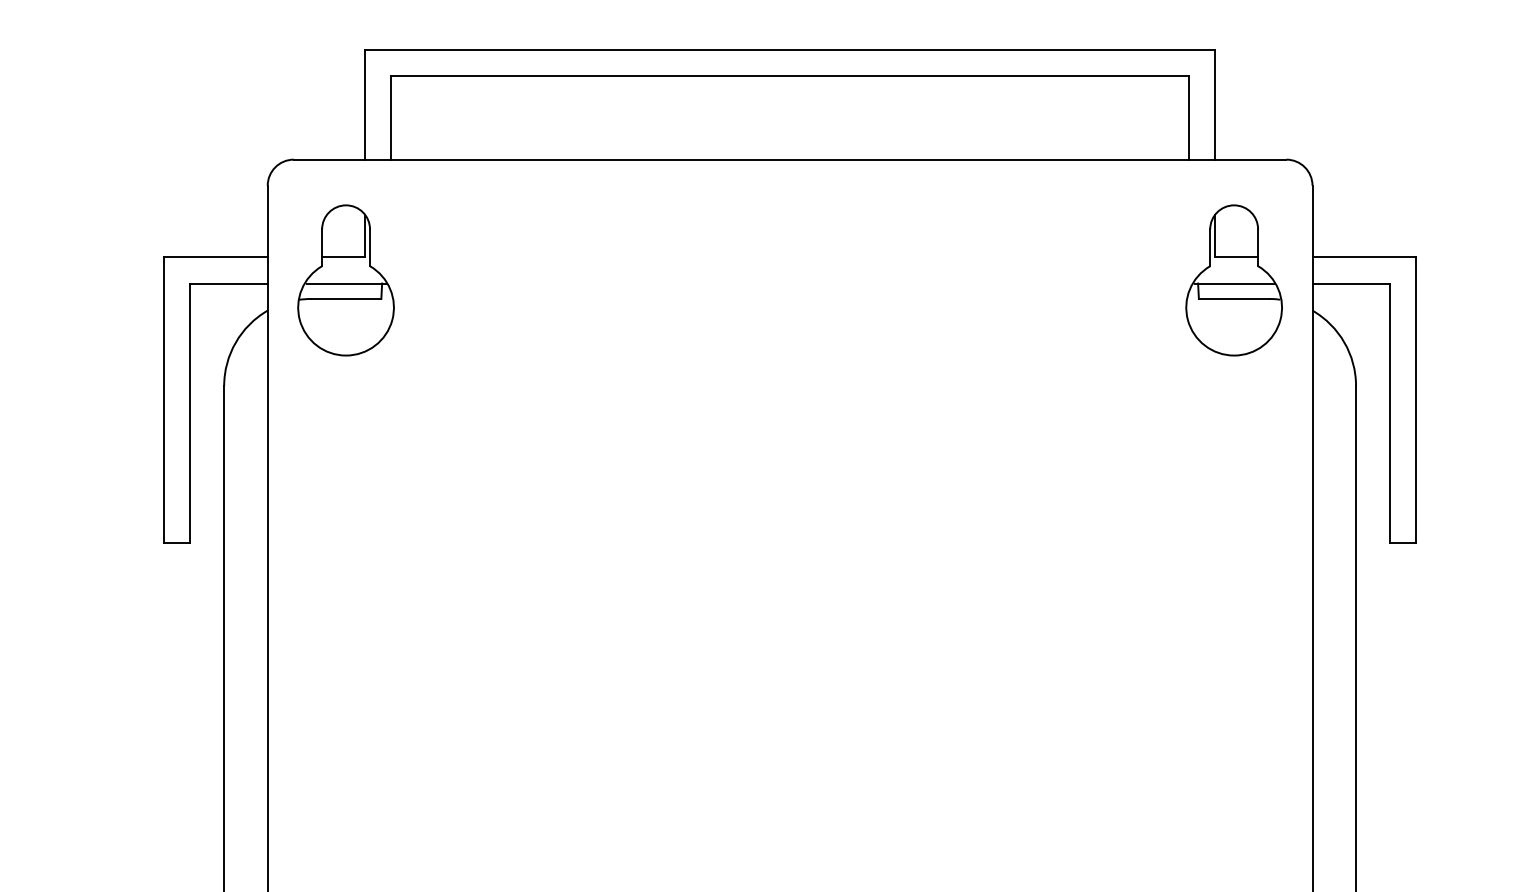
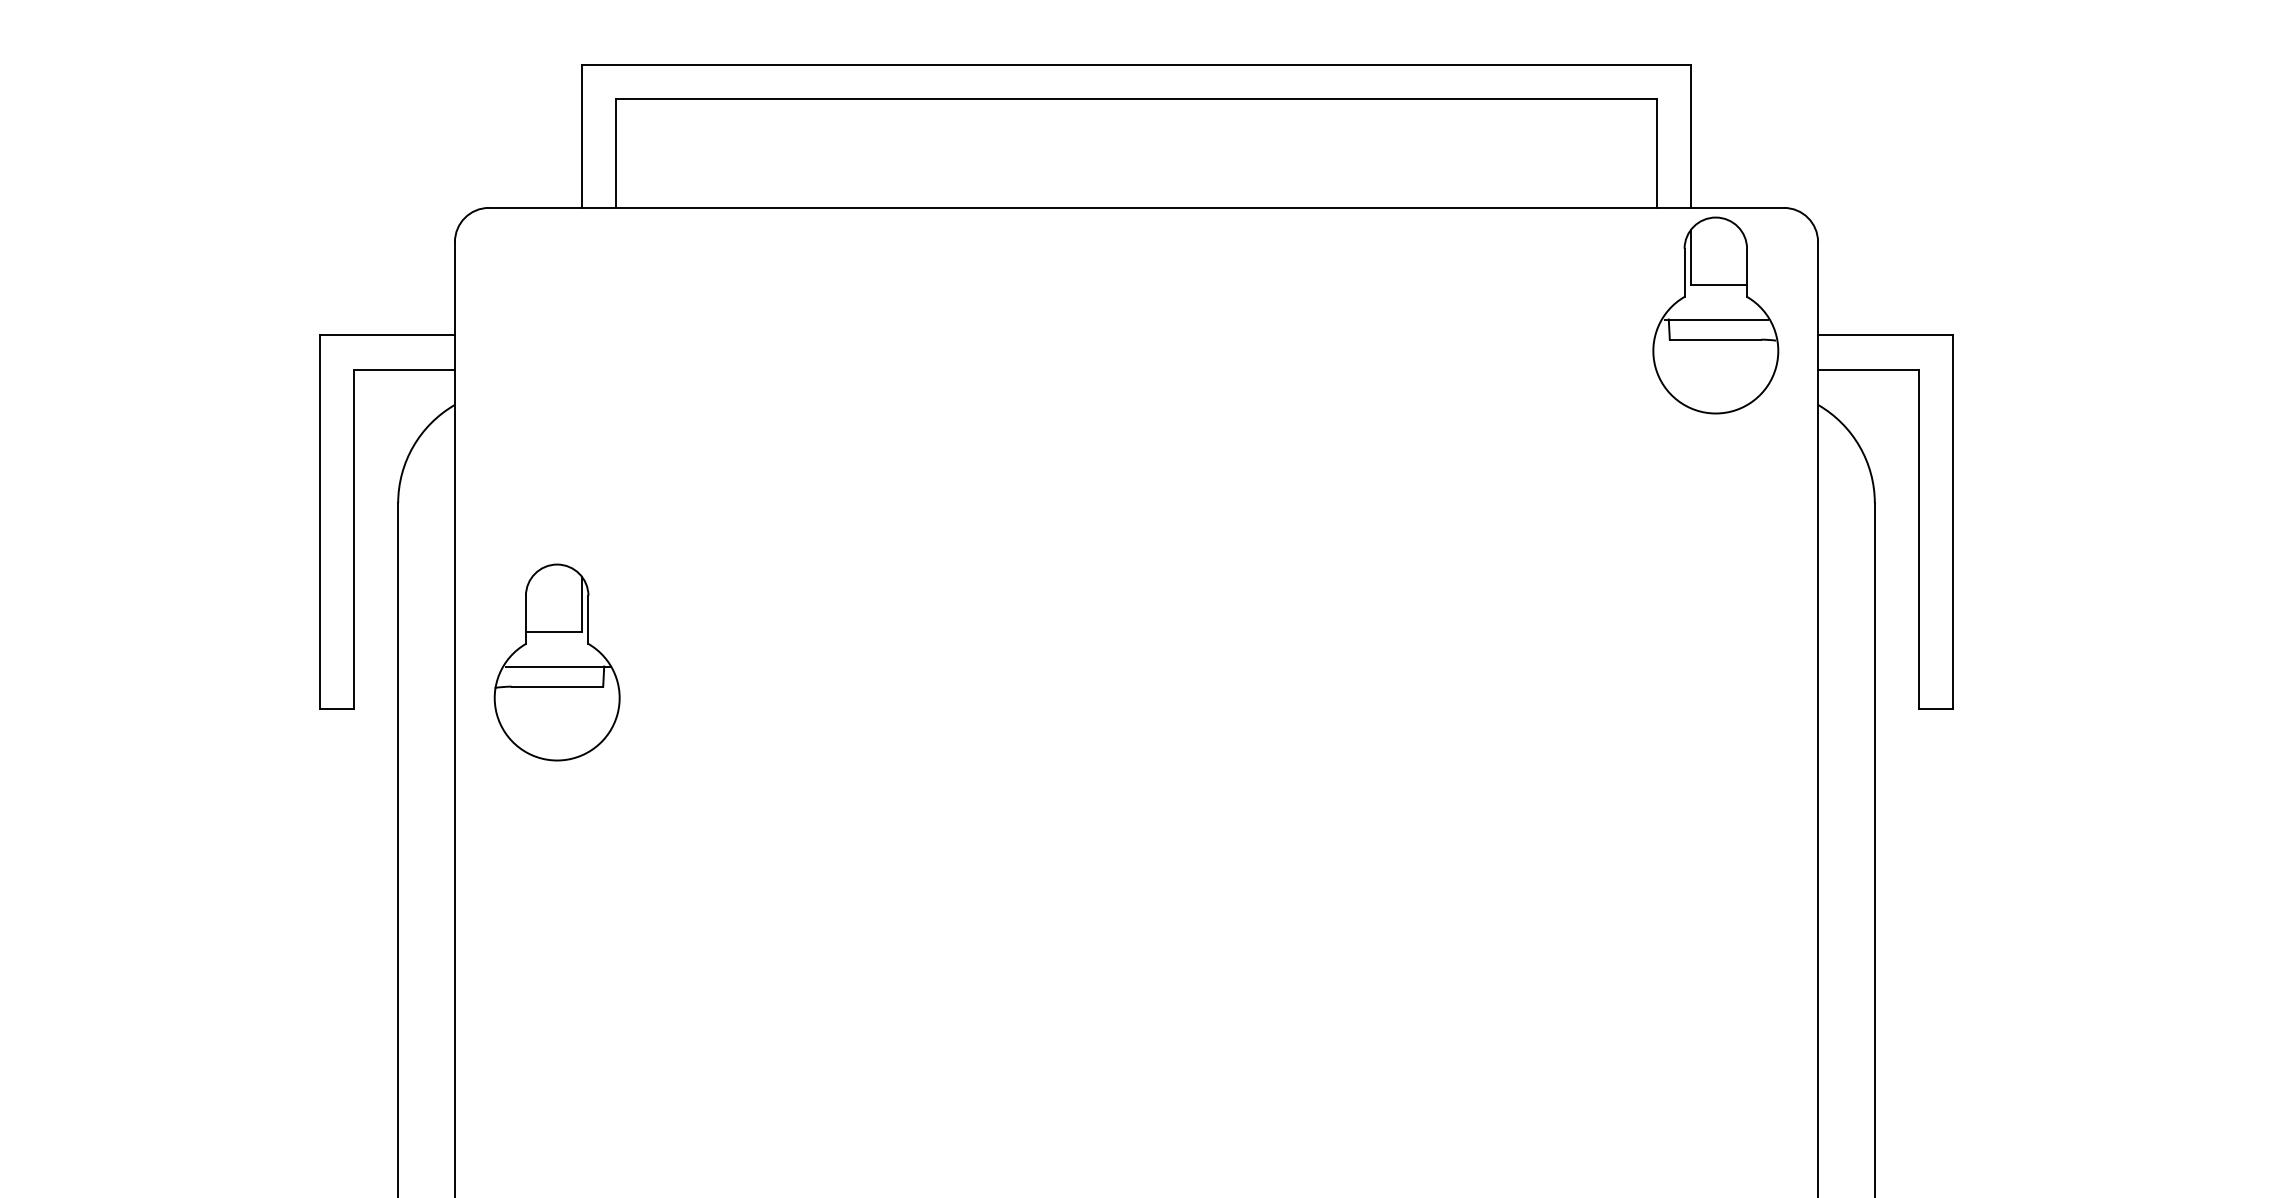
part: (345, 280) -> (556, 662), moved
part: (1233, 280) -> (1715, 315), moved

